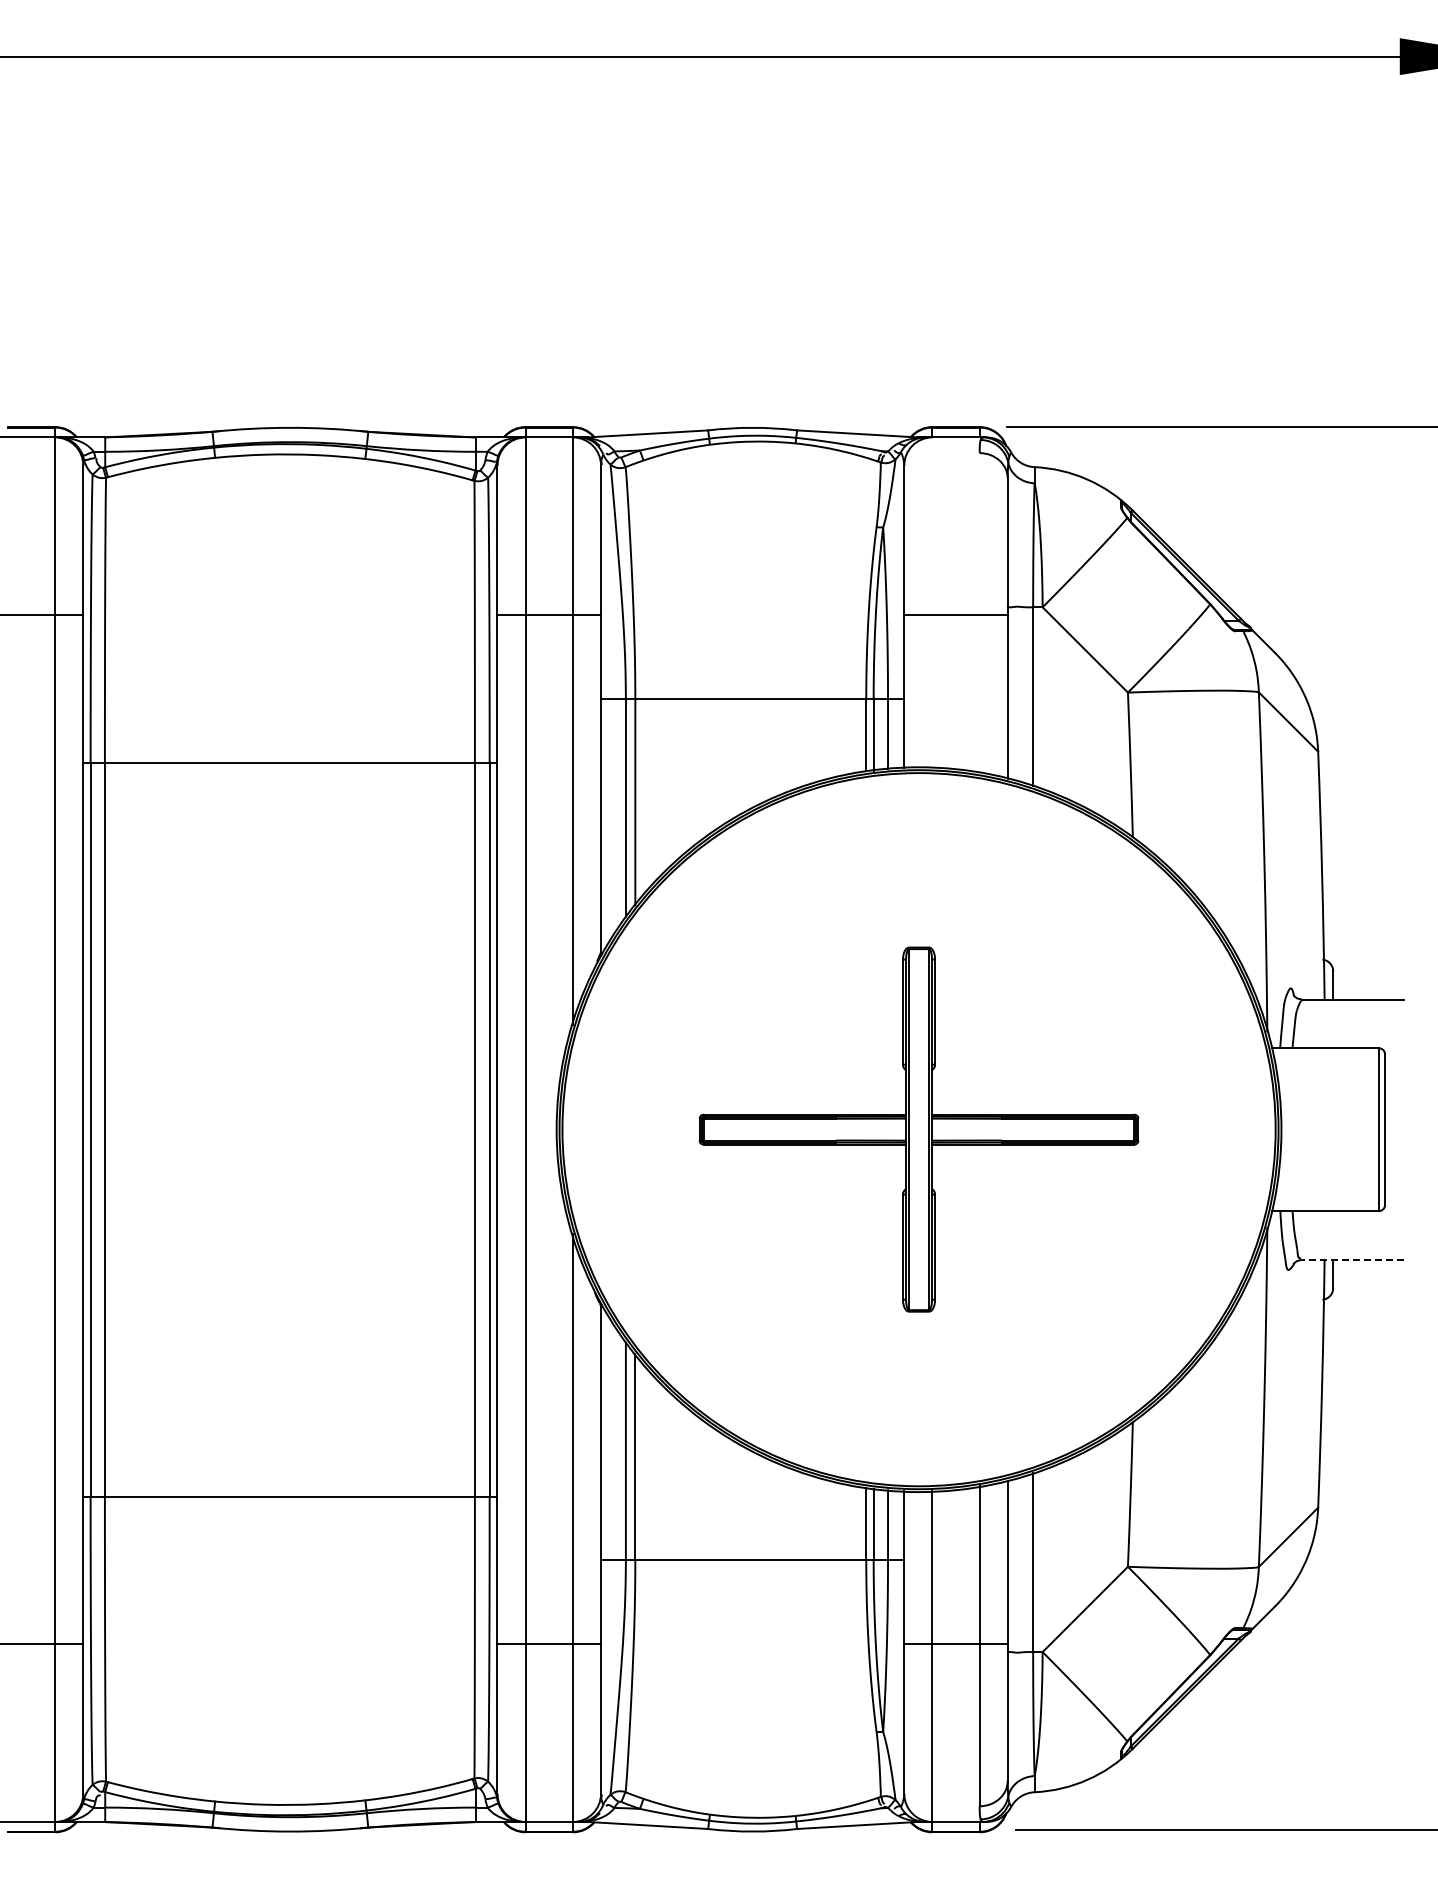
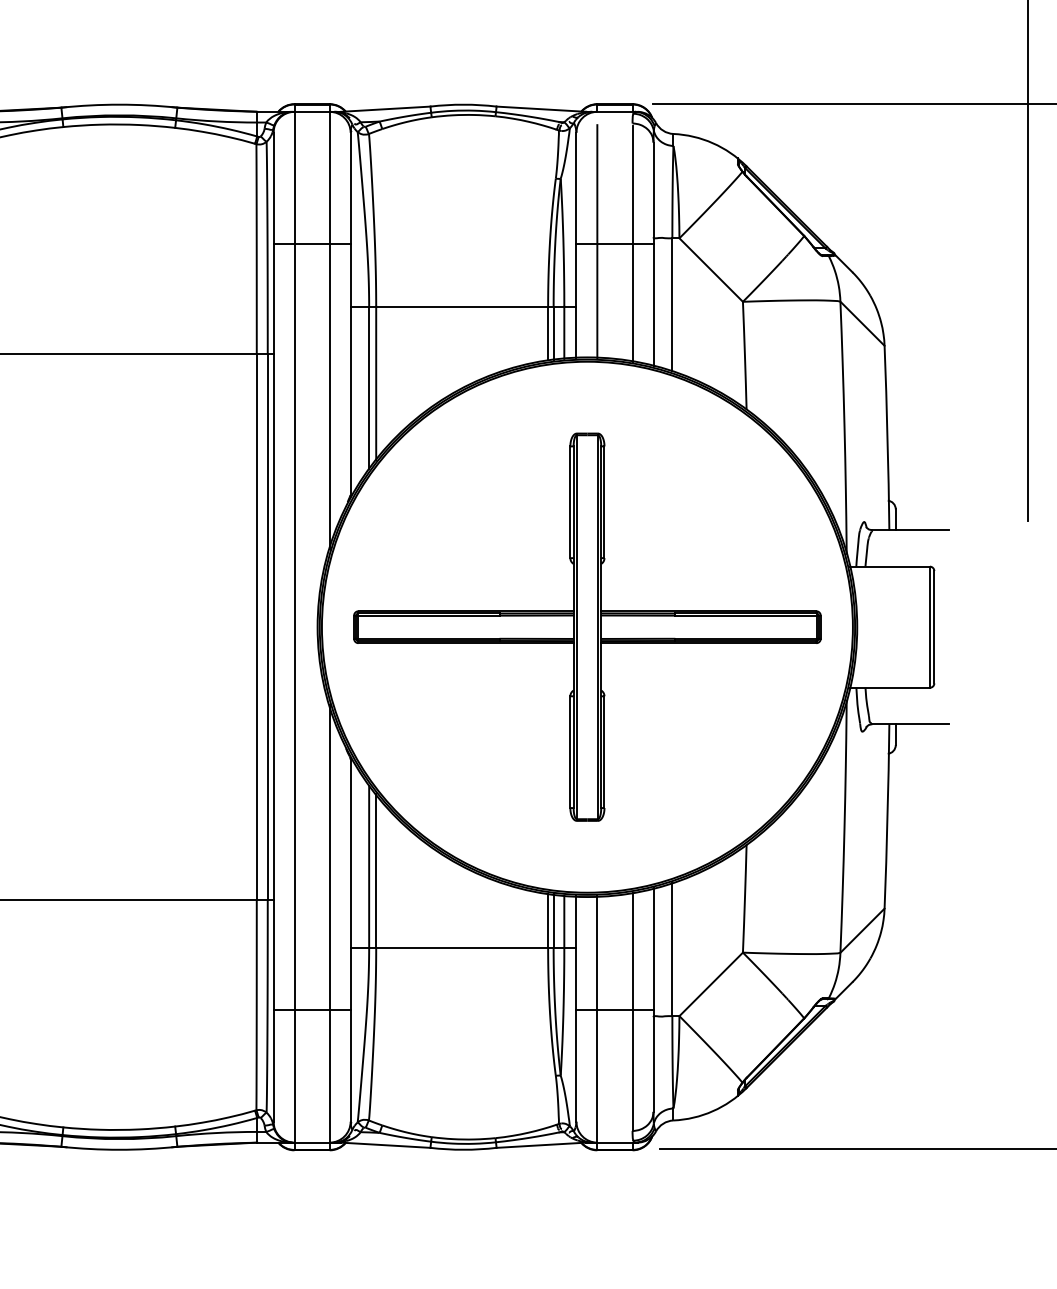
line: (932, 611) -> (597, 241), added
line: (979, 614) -> (632, 243), added
part: (918, 1129) -> (587, 627), size x1.43
line: (1352, 1259) -> (910, 723), dashed -> solid

